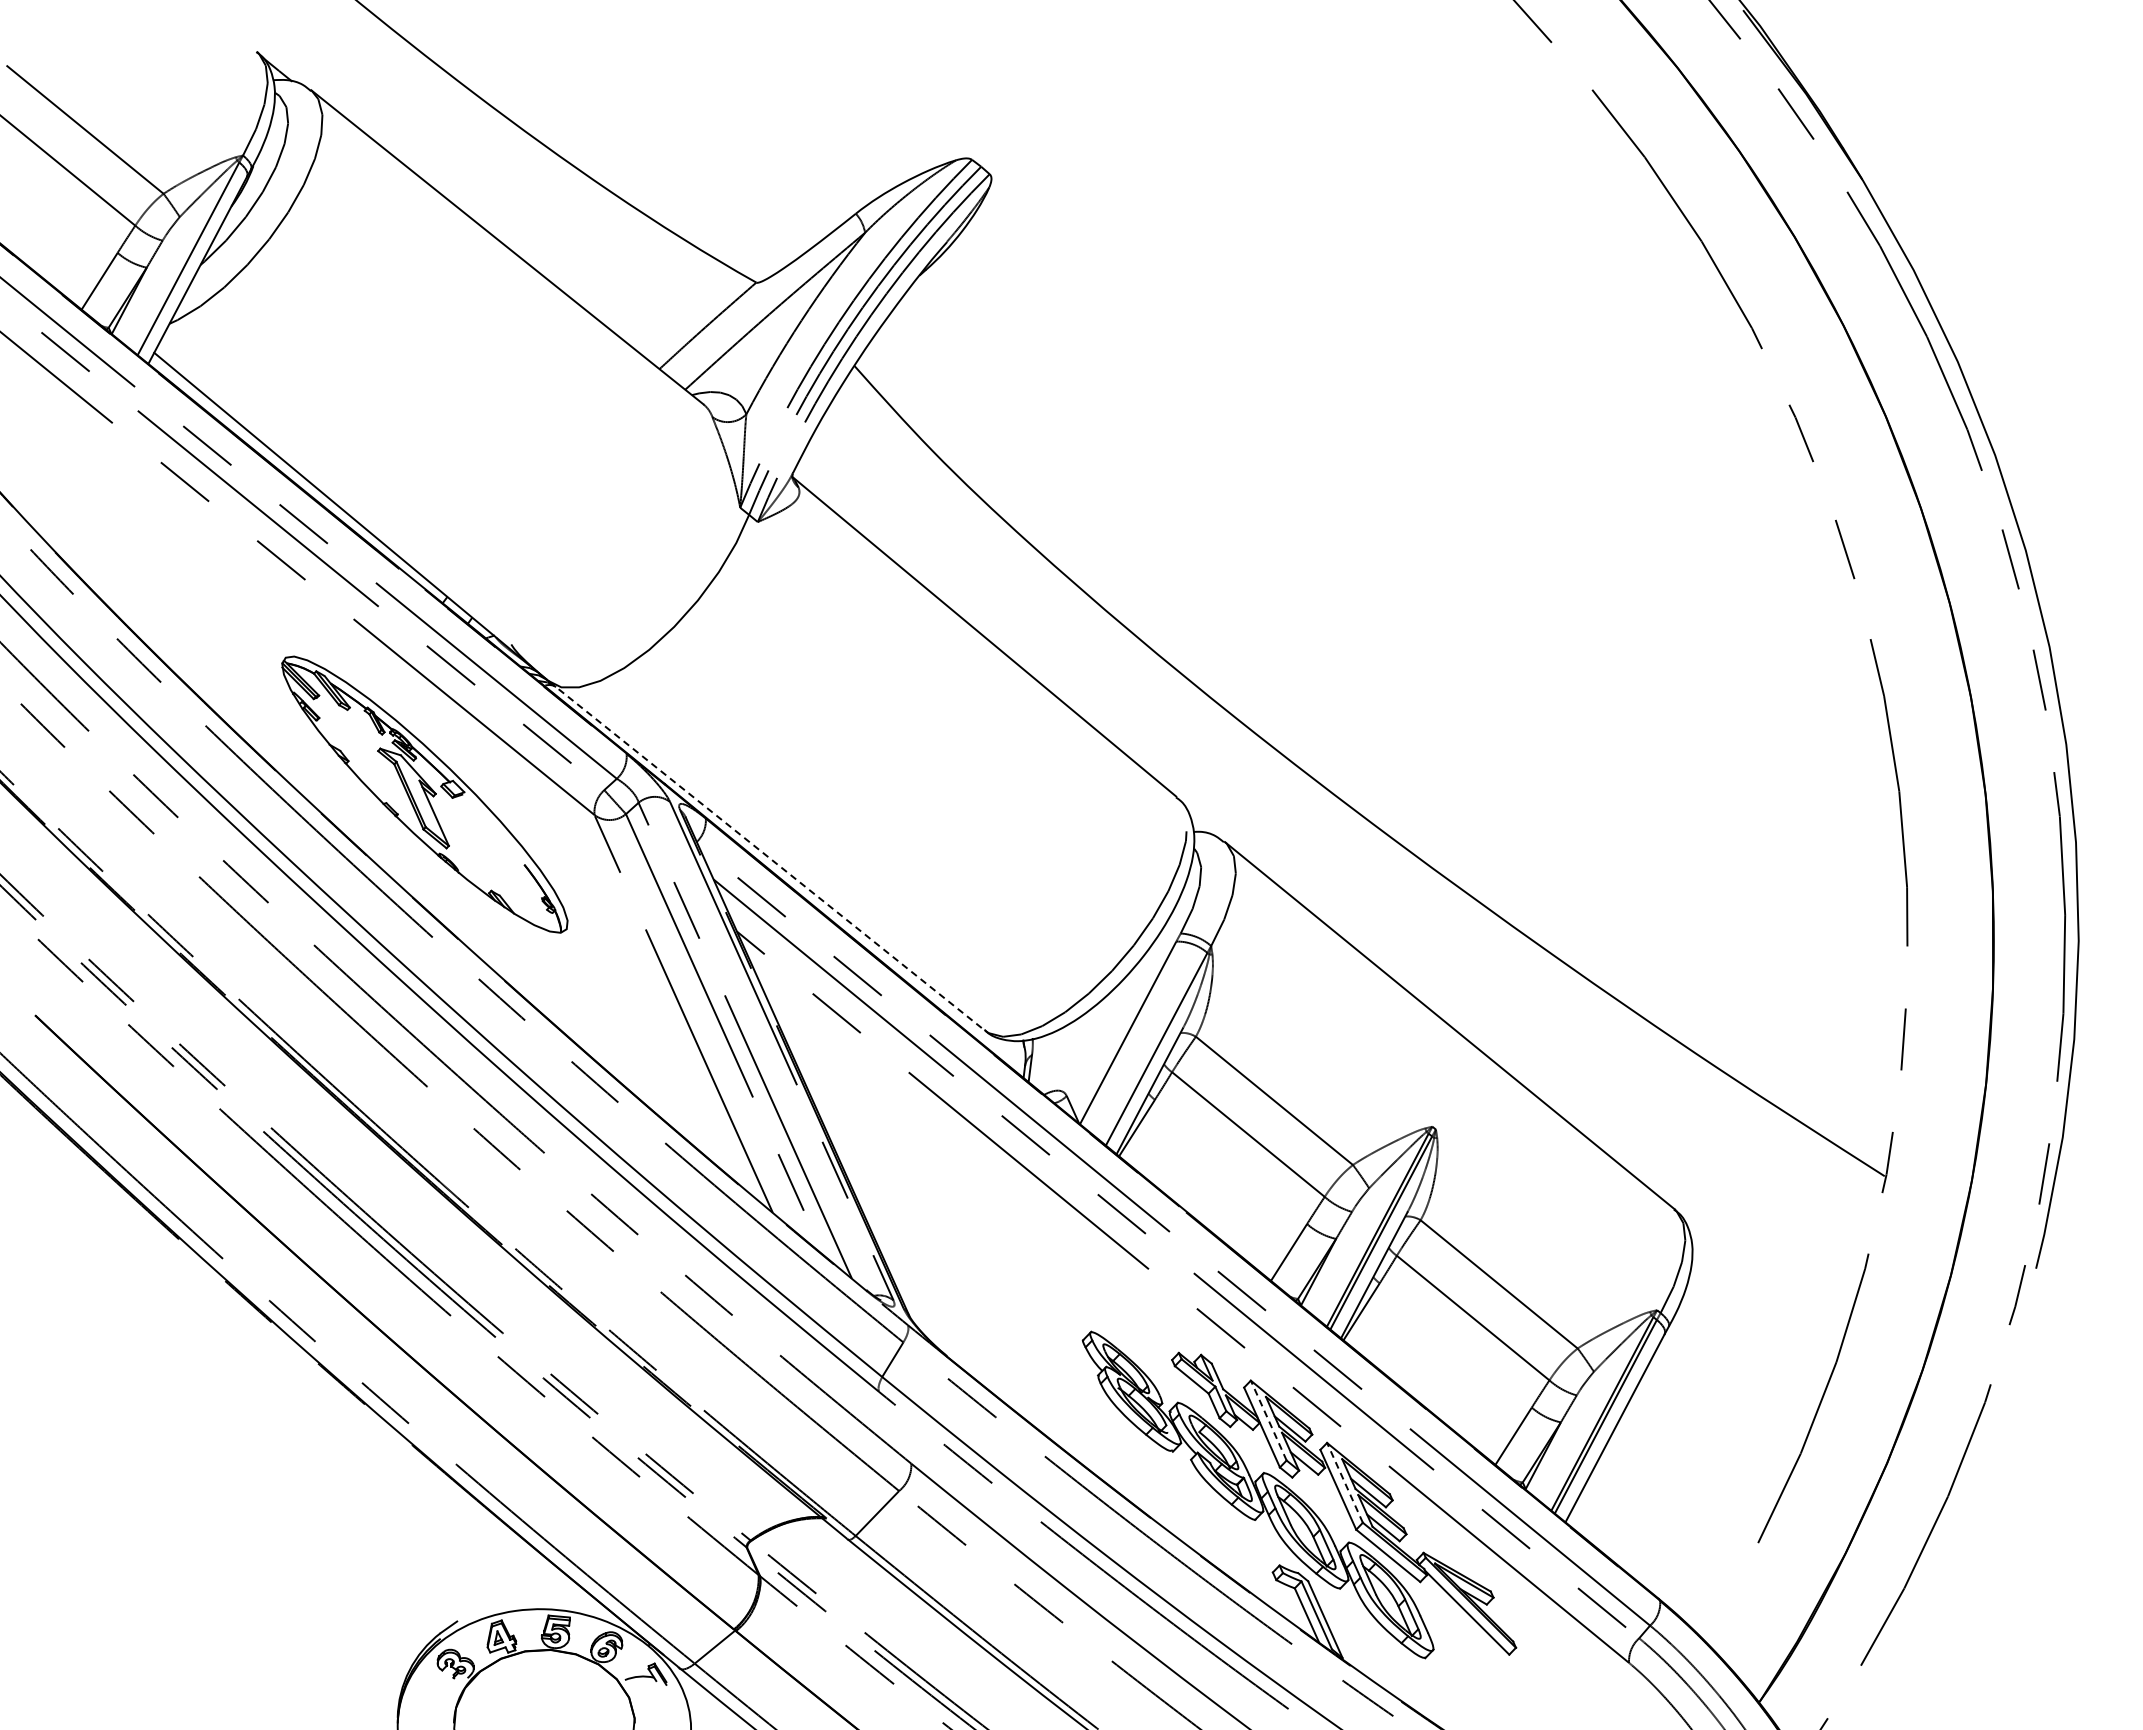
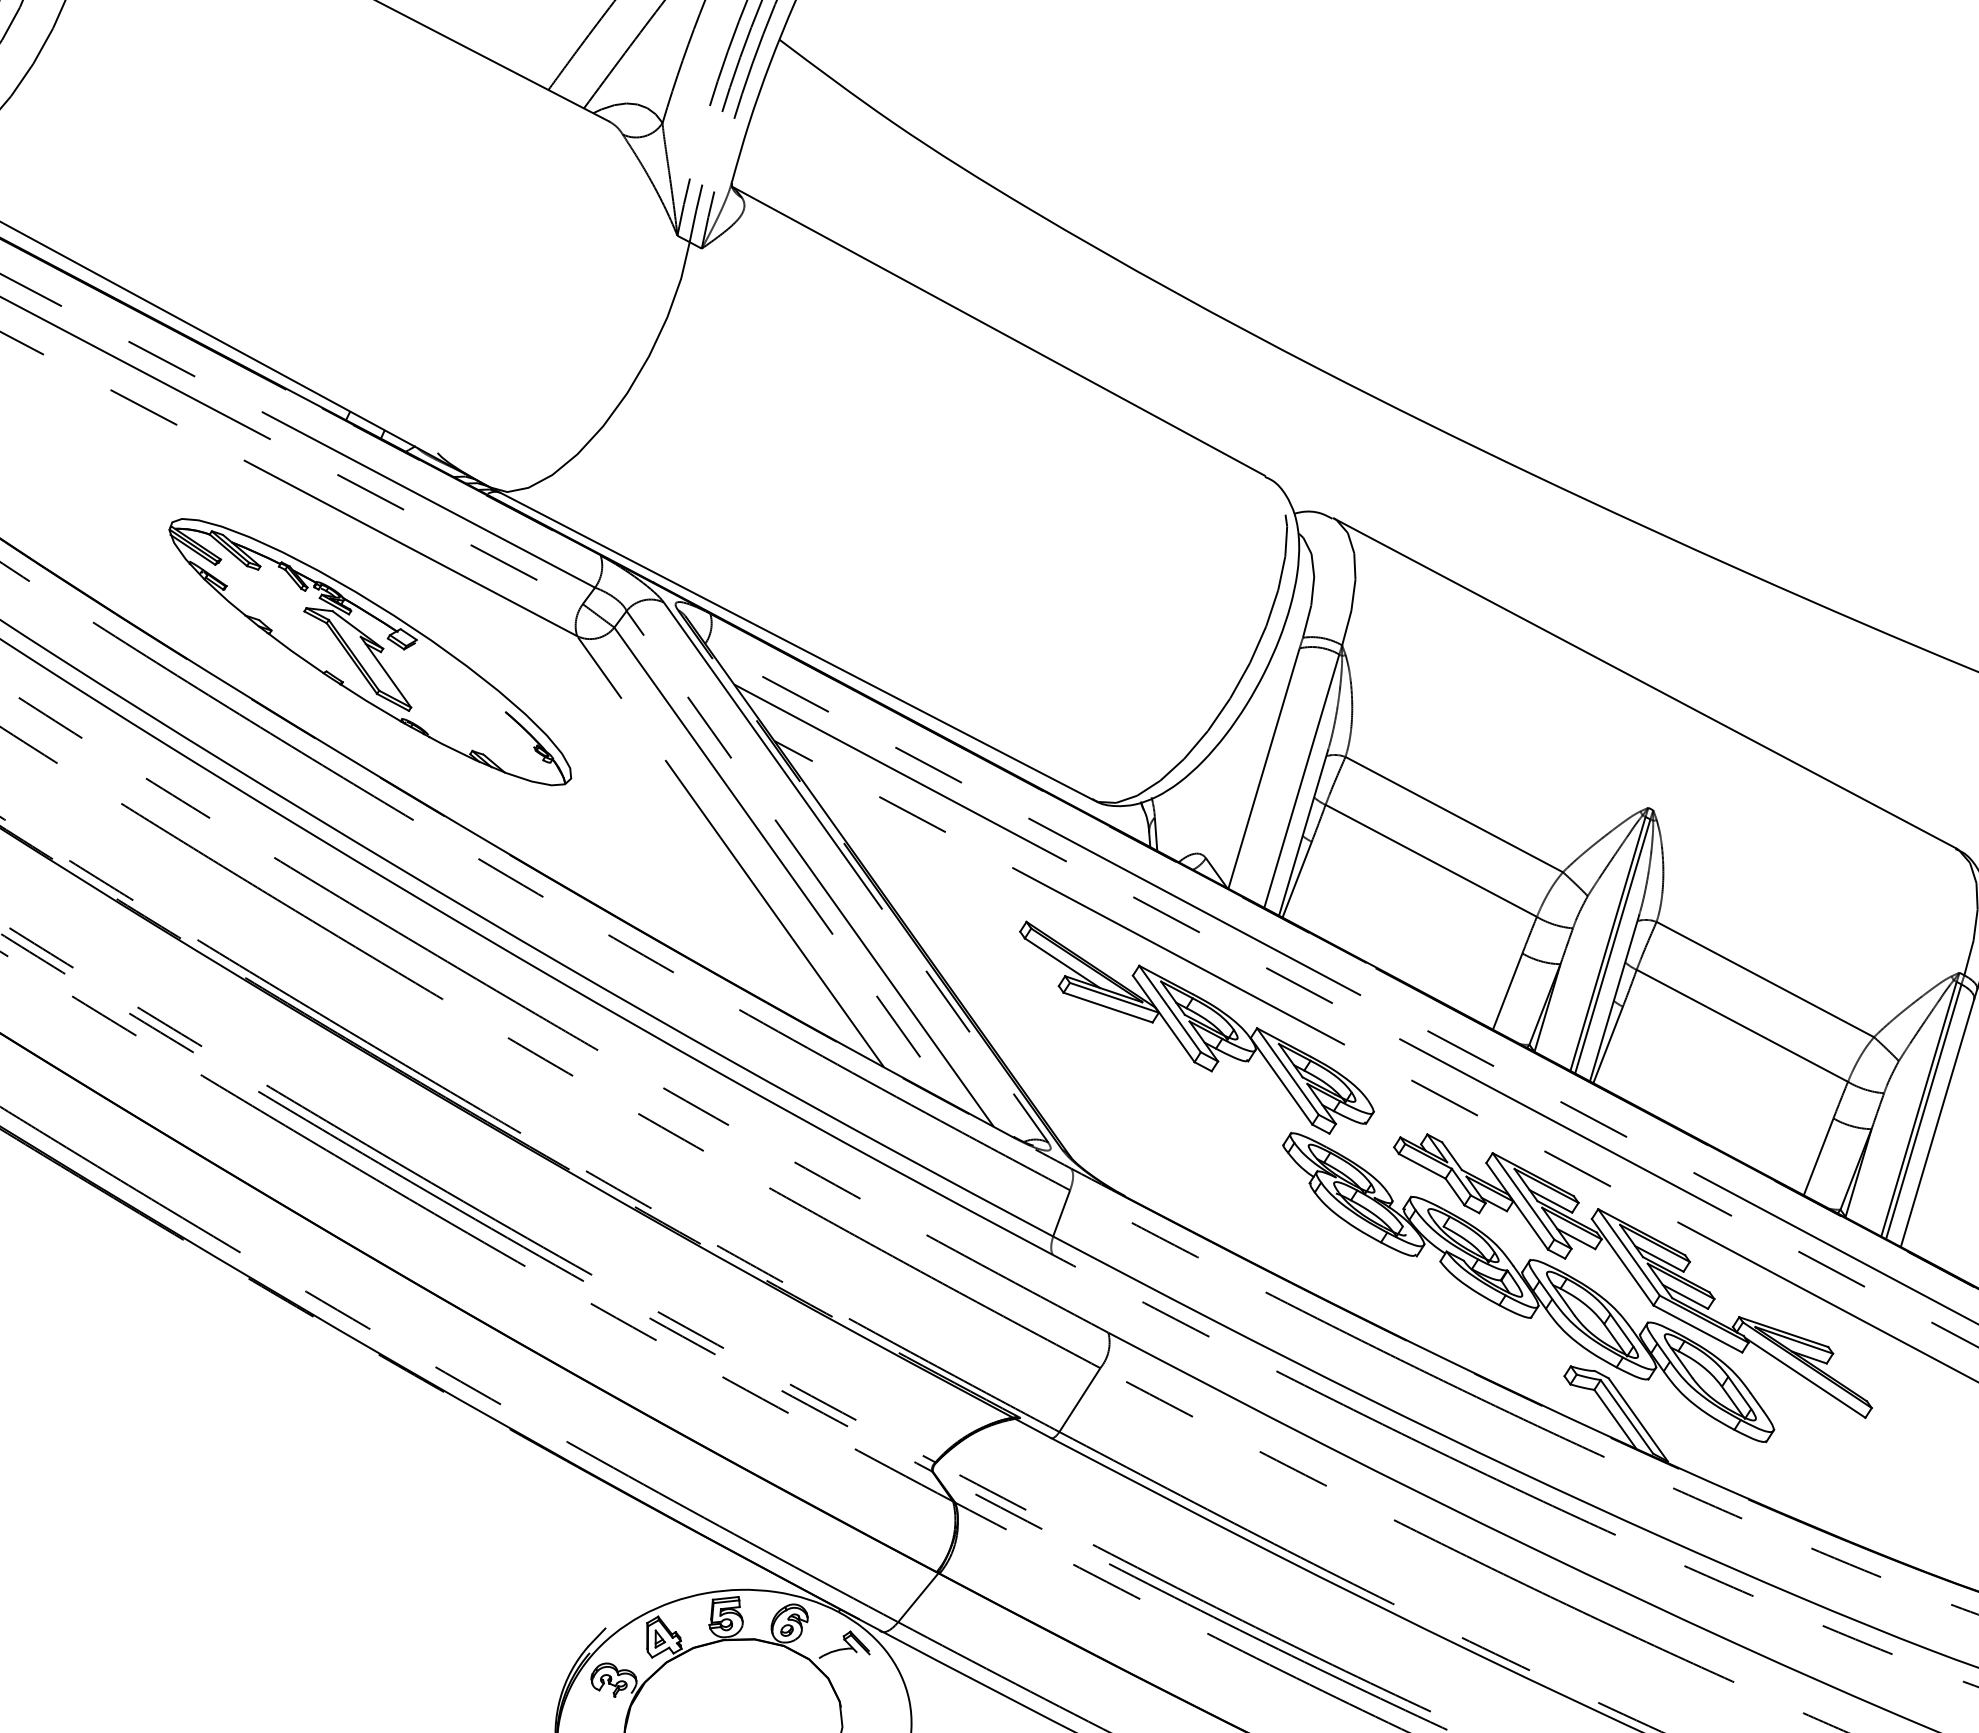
line: (767, 856) -> (792, 644), dashed -> solid
part: (1032, 1228) -> (1196, 1024), added
line: (1268, 1420) -> (1523, 1196), dashed -> solid
line: (1344, 1482) -> (1628, 1252), dashed -> solid

